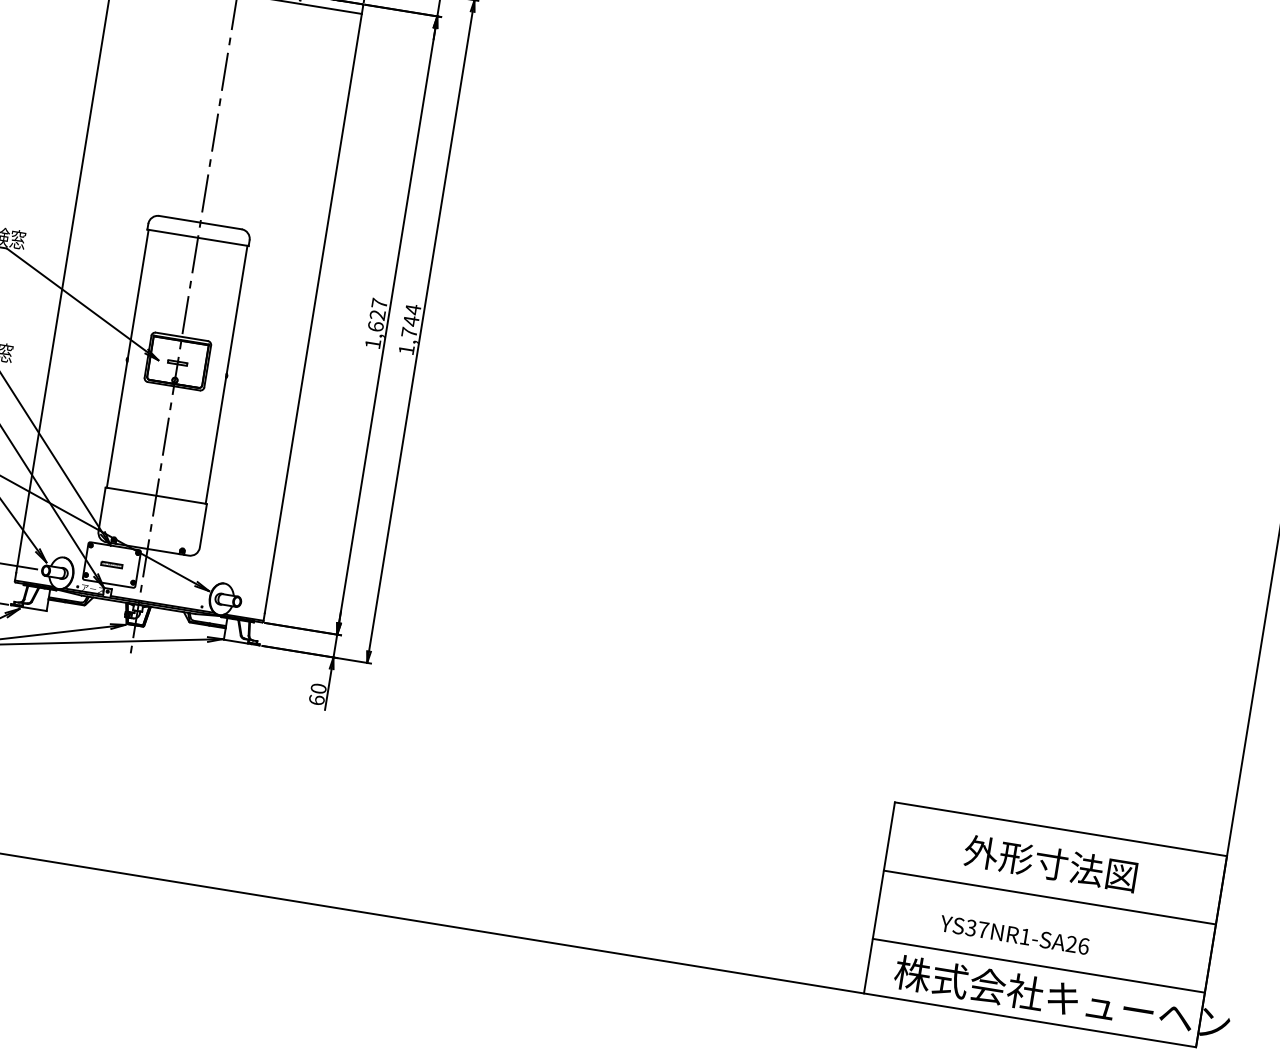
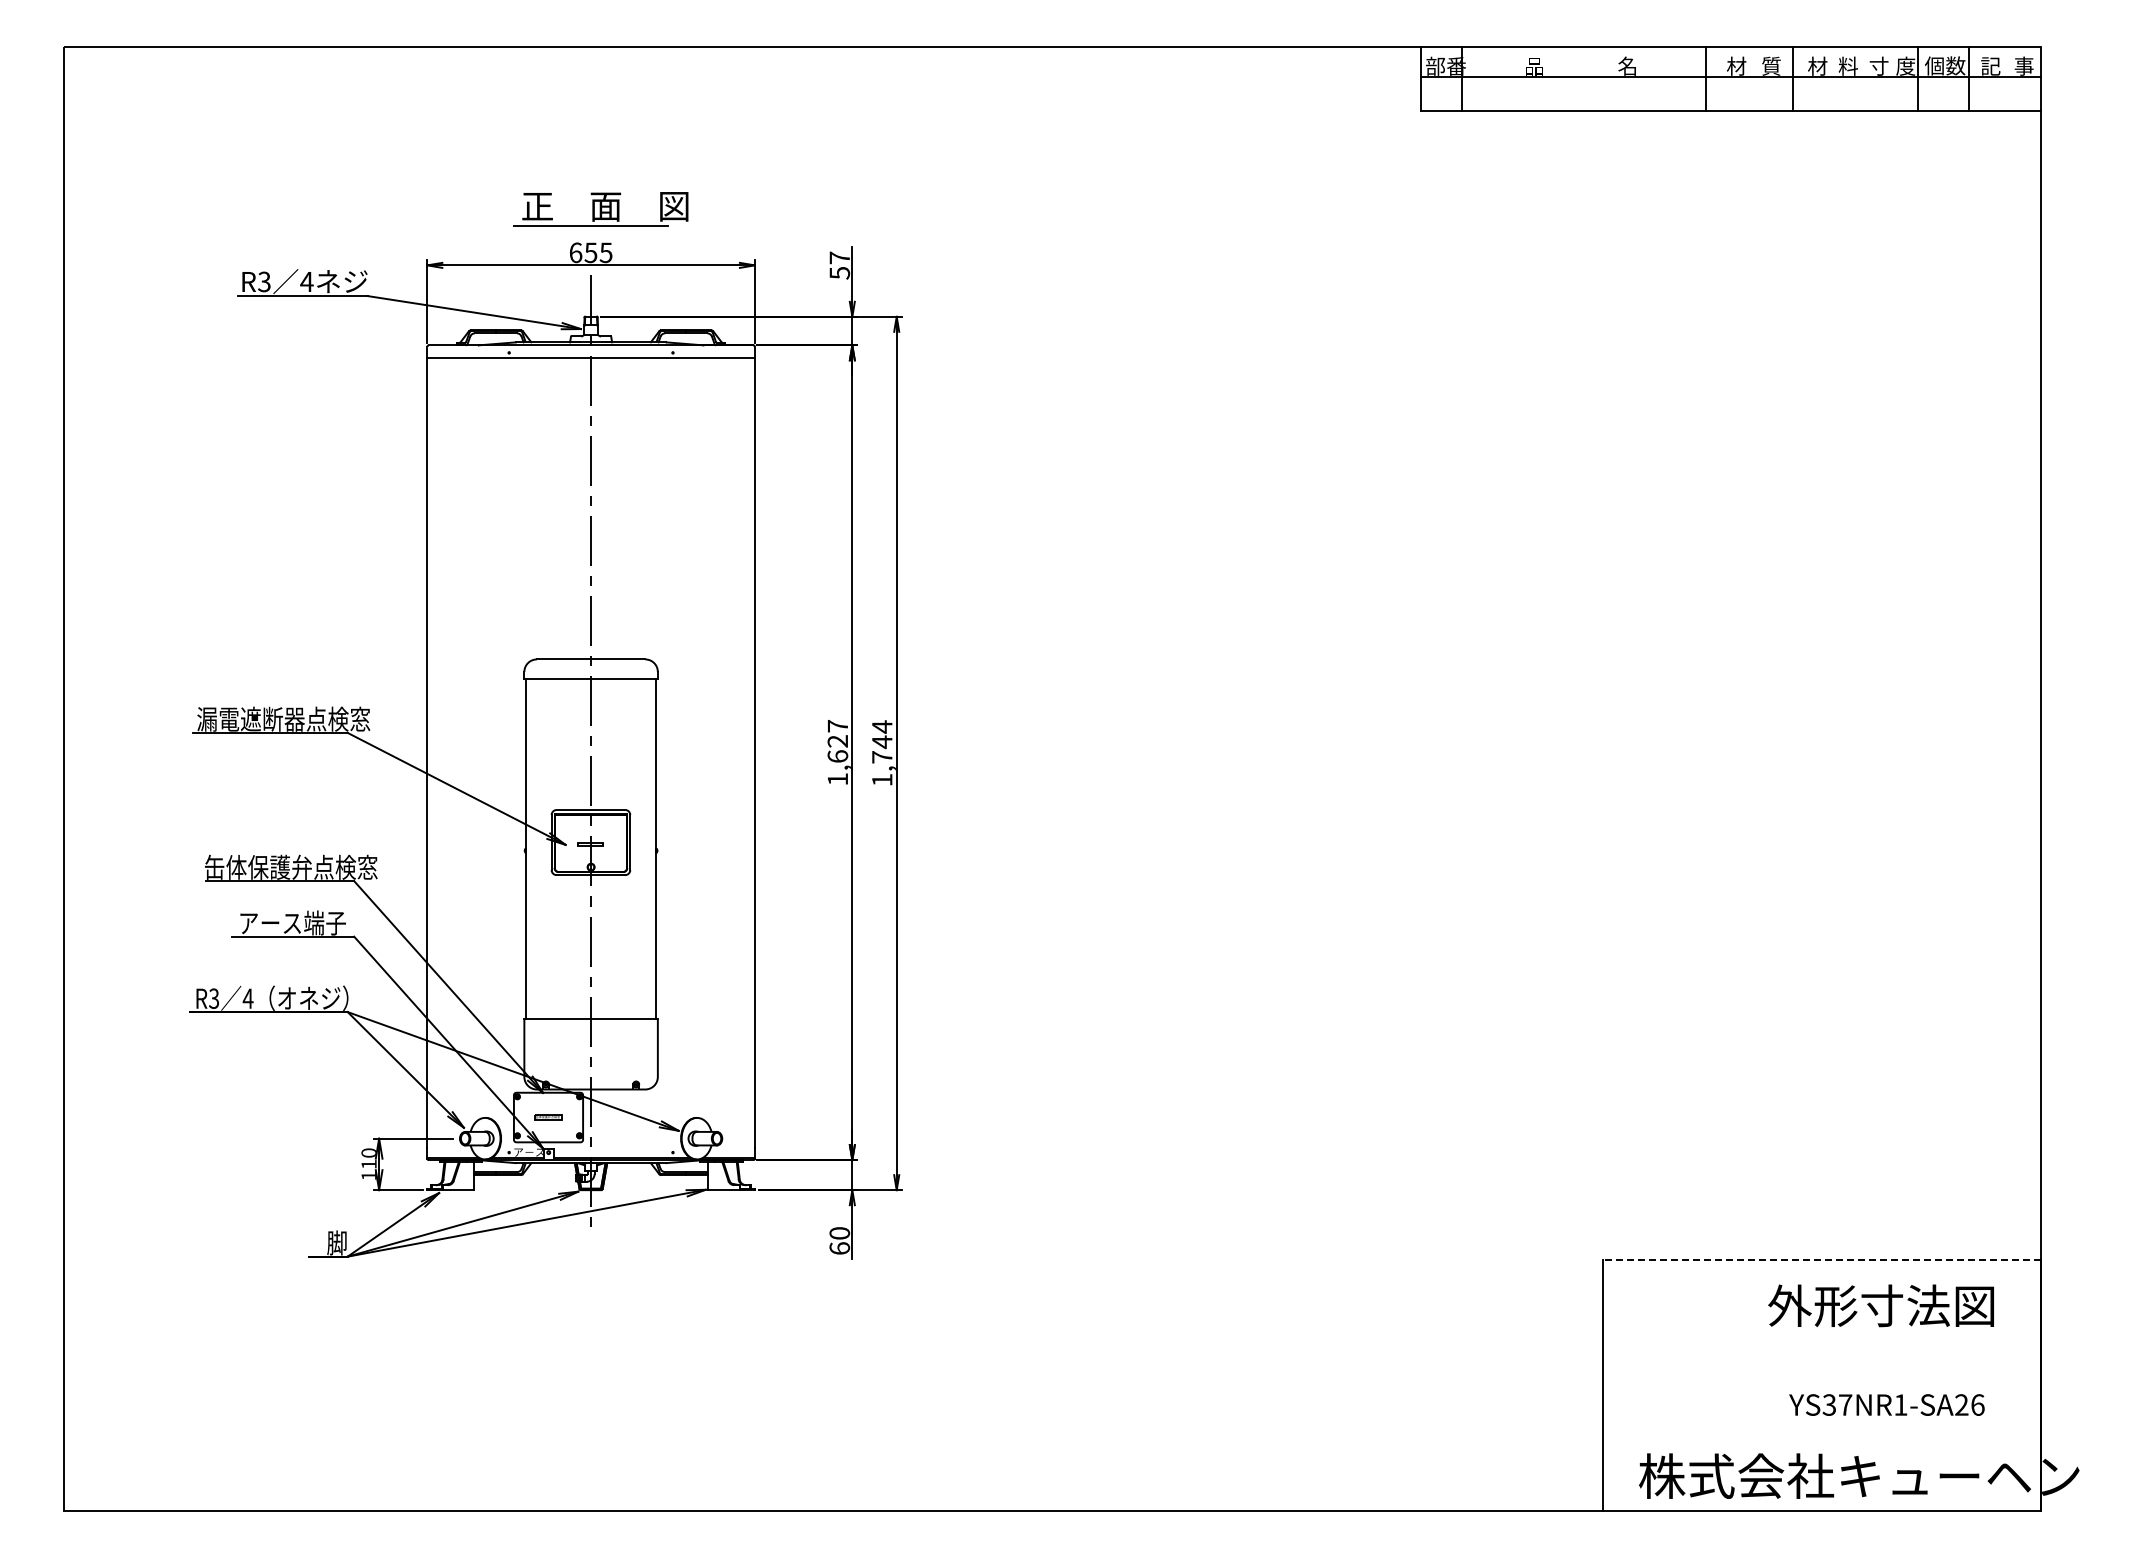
line: (1061, 829) -> (1822, 1259), solid -> dashed
text: (1050, 863) -> (1880, 1305), moved
line: (1050, 897) -> (1822, 1349), removed
text: (1014, 934) -> (1886, 1404), moved
line: (1039, 965) -> (1822, 1439), removed

